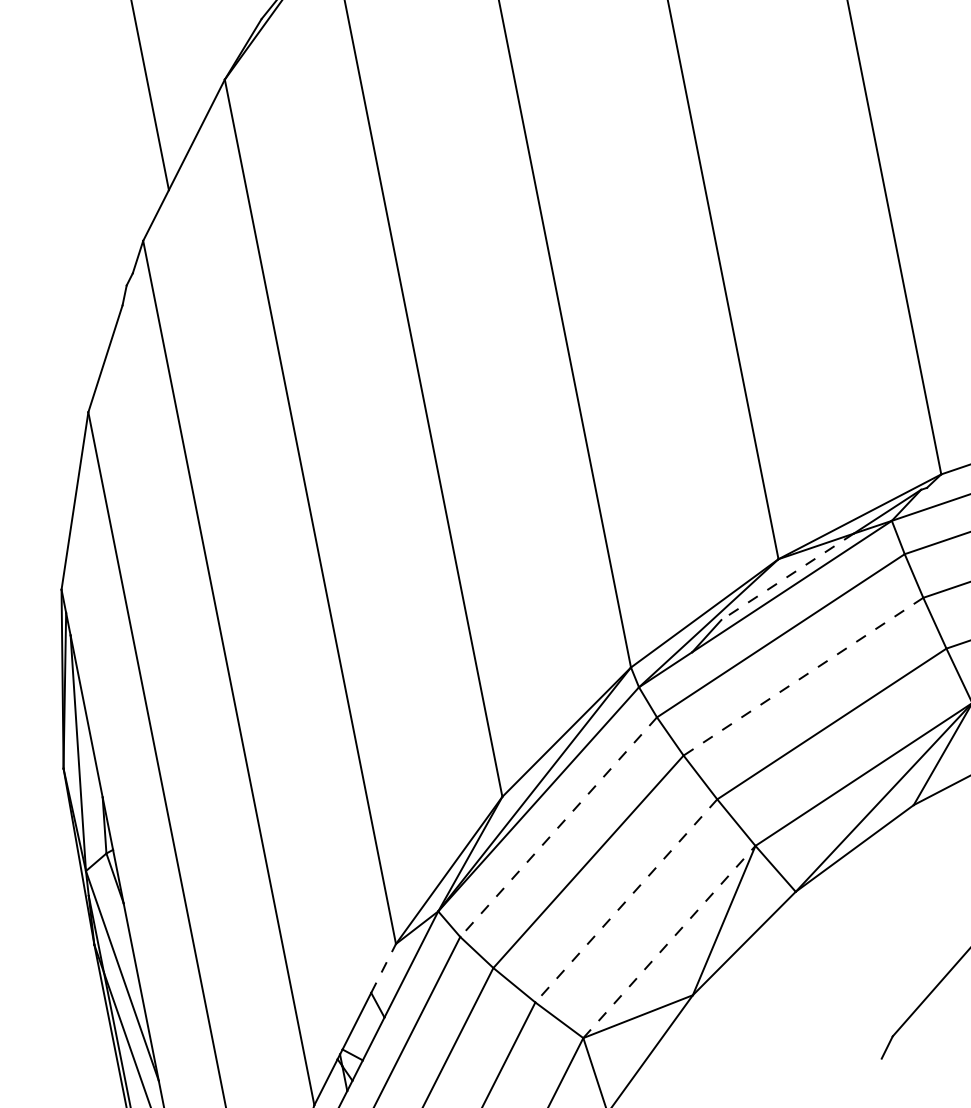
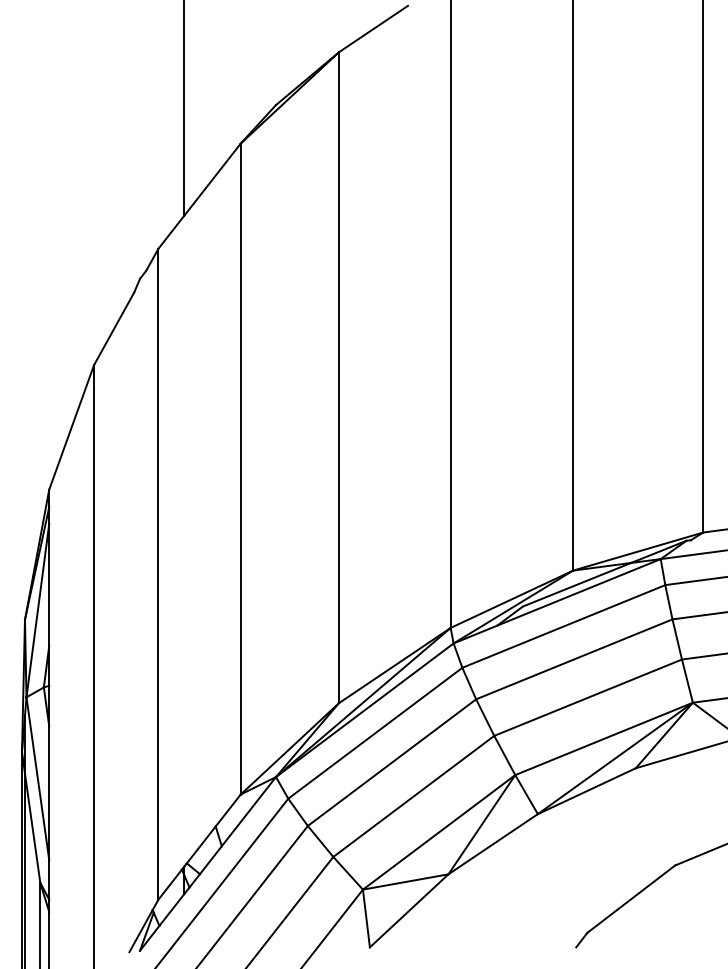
line: (786, 576) -> (576, 584), dashed -> solid
line: (803, 676) -> (574, 659), dashed -> solid
line: (558, 827) -> (375, 733), dashed -> solid
line: (625, 901) -> (413, 796), dashed -> solid
line: (669, 942) -> (439, 832), dashed -> solid
line: (383, 968) -> (228, 810), dashed -> solid

